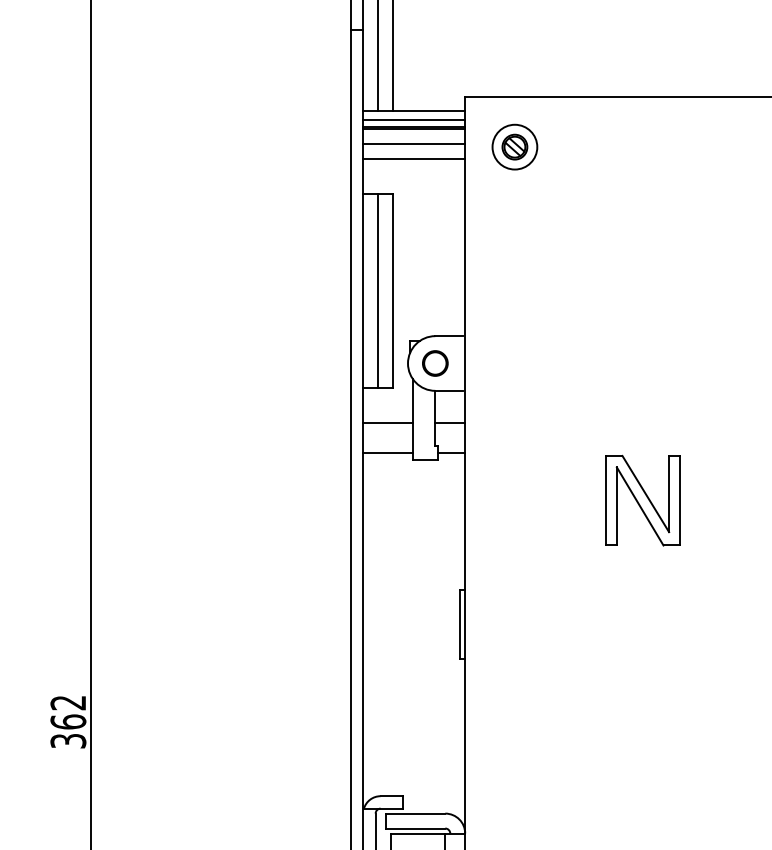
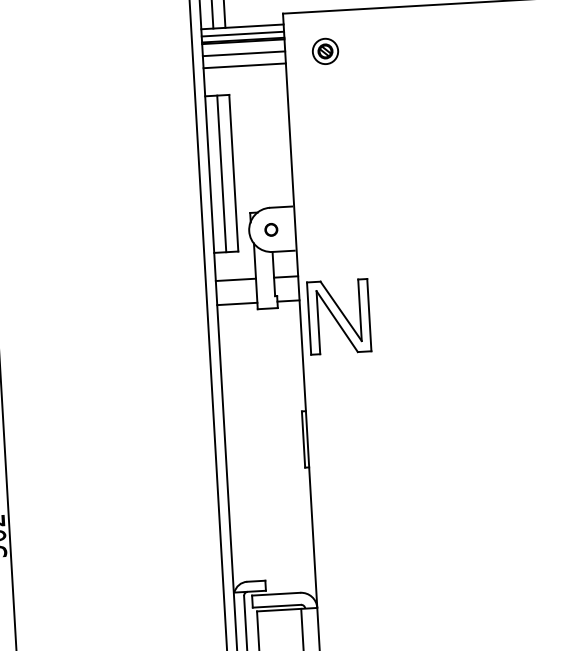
part: (514, 146) -> (325, 50), size x0.7
circle: (435, 363) -> (271, 229), size x0.6
part: (642, 500) -> (338, 316), moved

